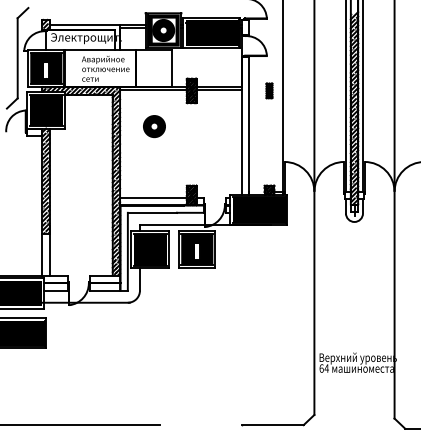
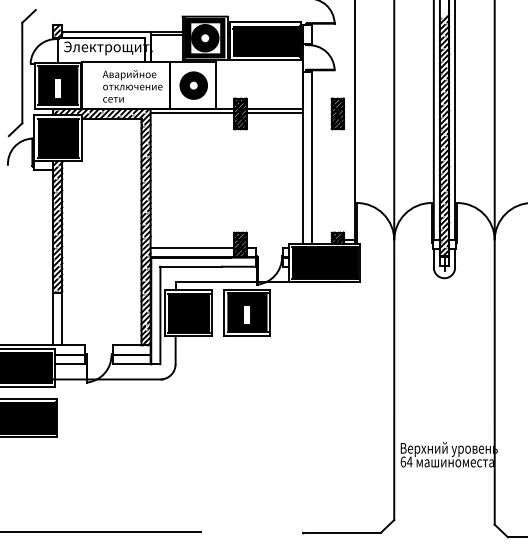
part: (269, 90) -> (337, 113), size x1.67
part: (154, 126) -> (193, 85), moved

